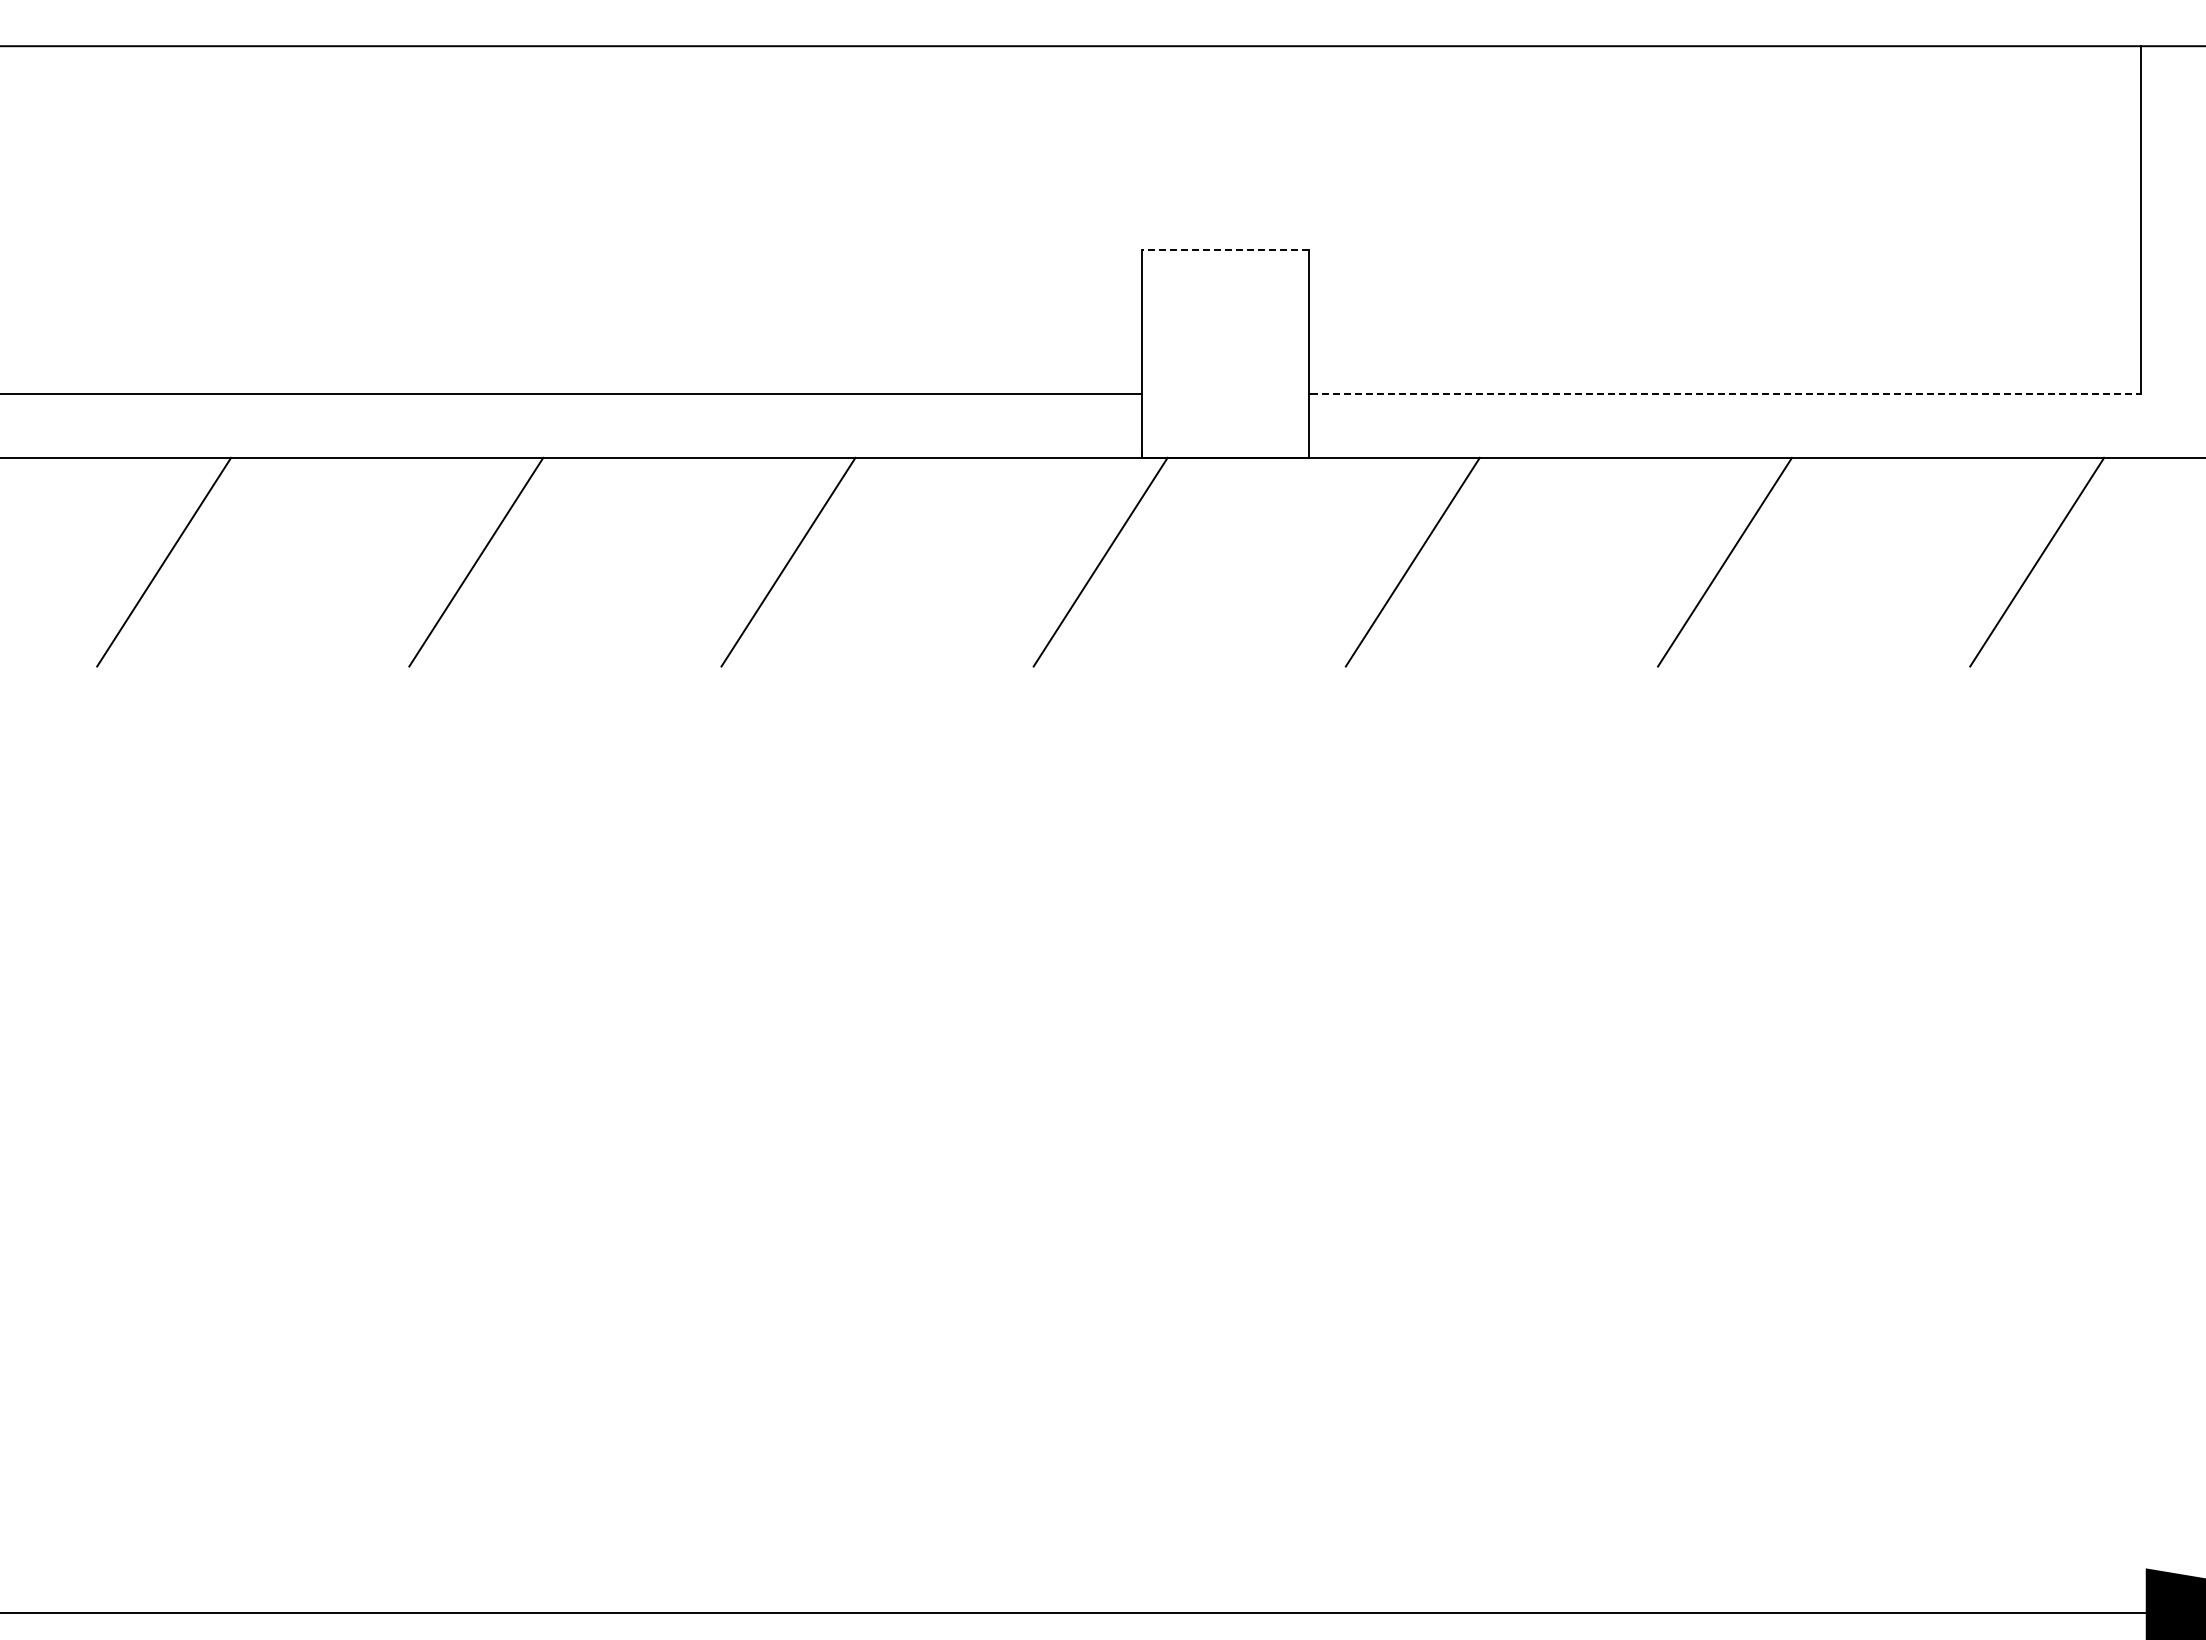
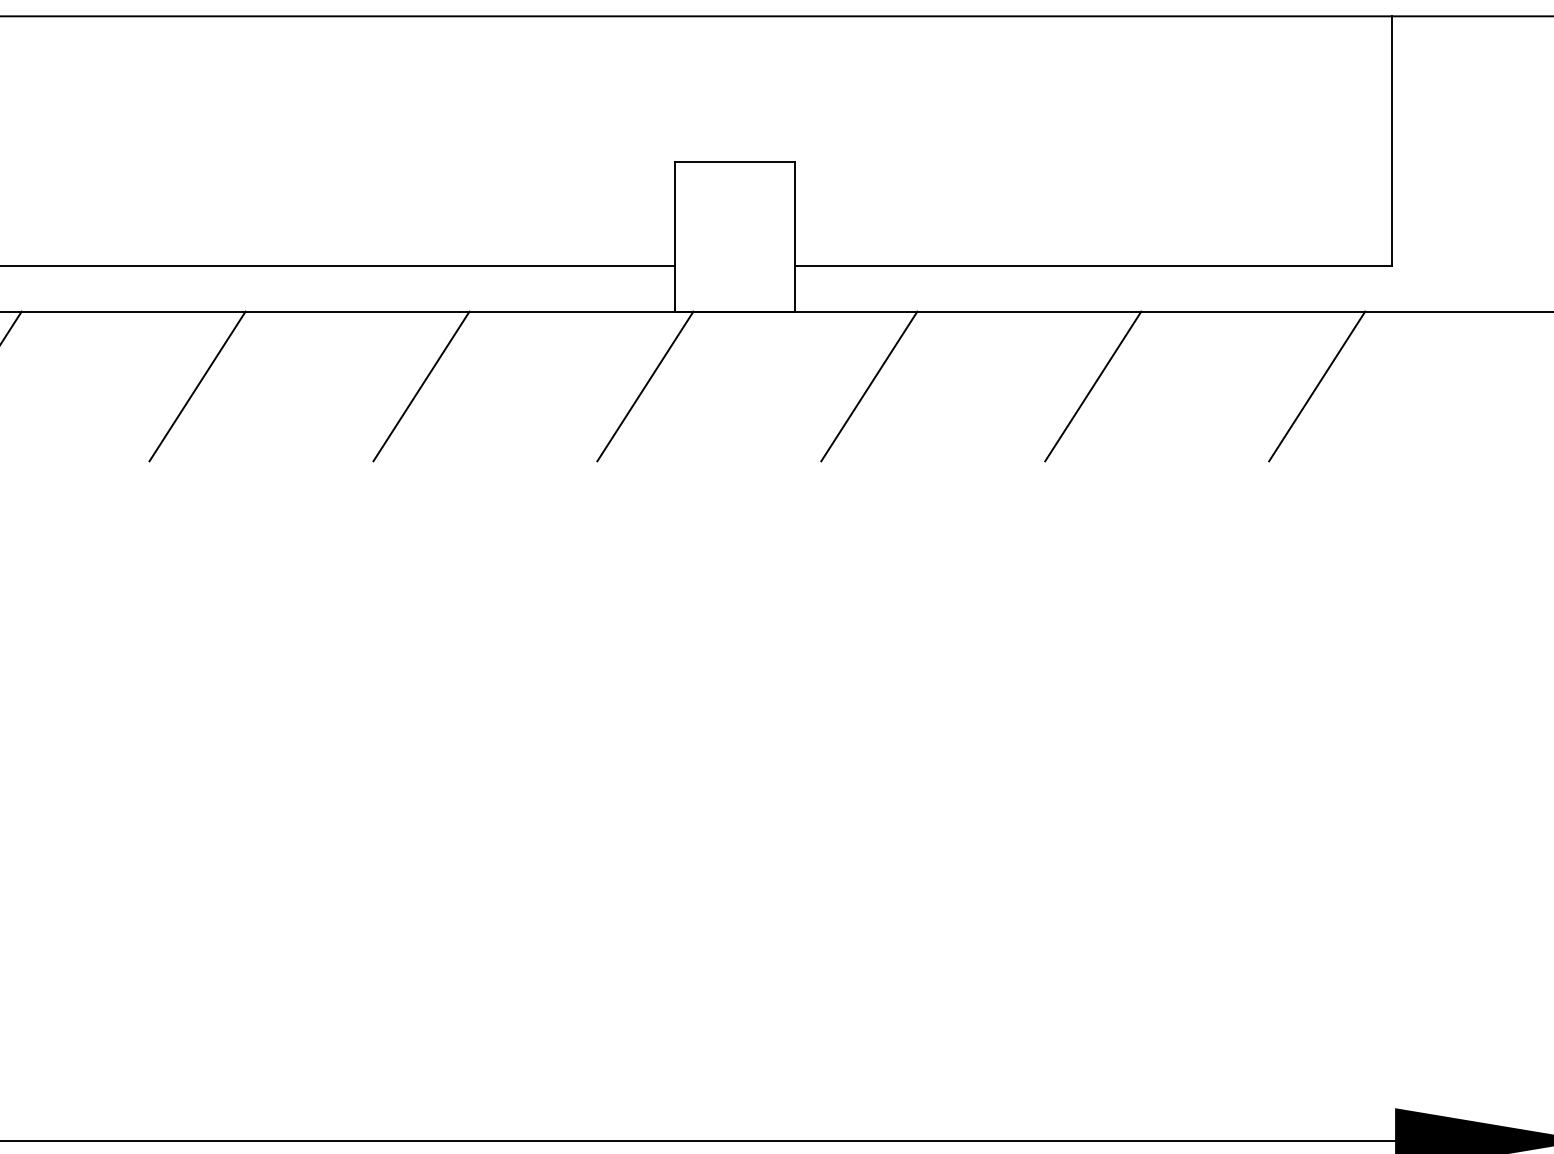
line: (1224, 249) -> (734, 162), dashed -> solid
line: (1726, 393) -> (1094, 265), dashed -> solid

